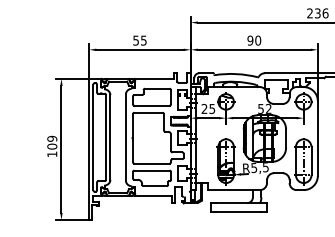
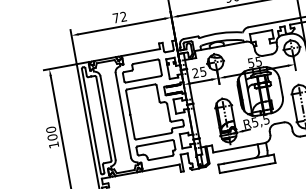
text: (139, 40) -> (119, 17), 55 -> 72
text: (268, 108) -> (258, 61), 52 -> 55
text: (52, 138) -> (51, 129), 109 -> 100

